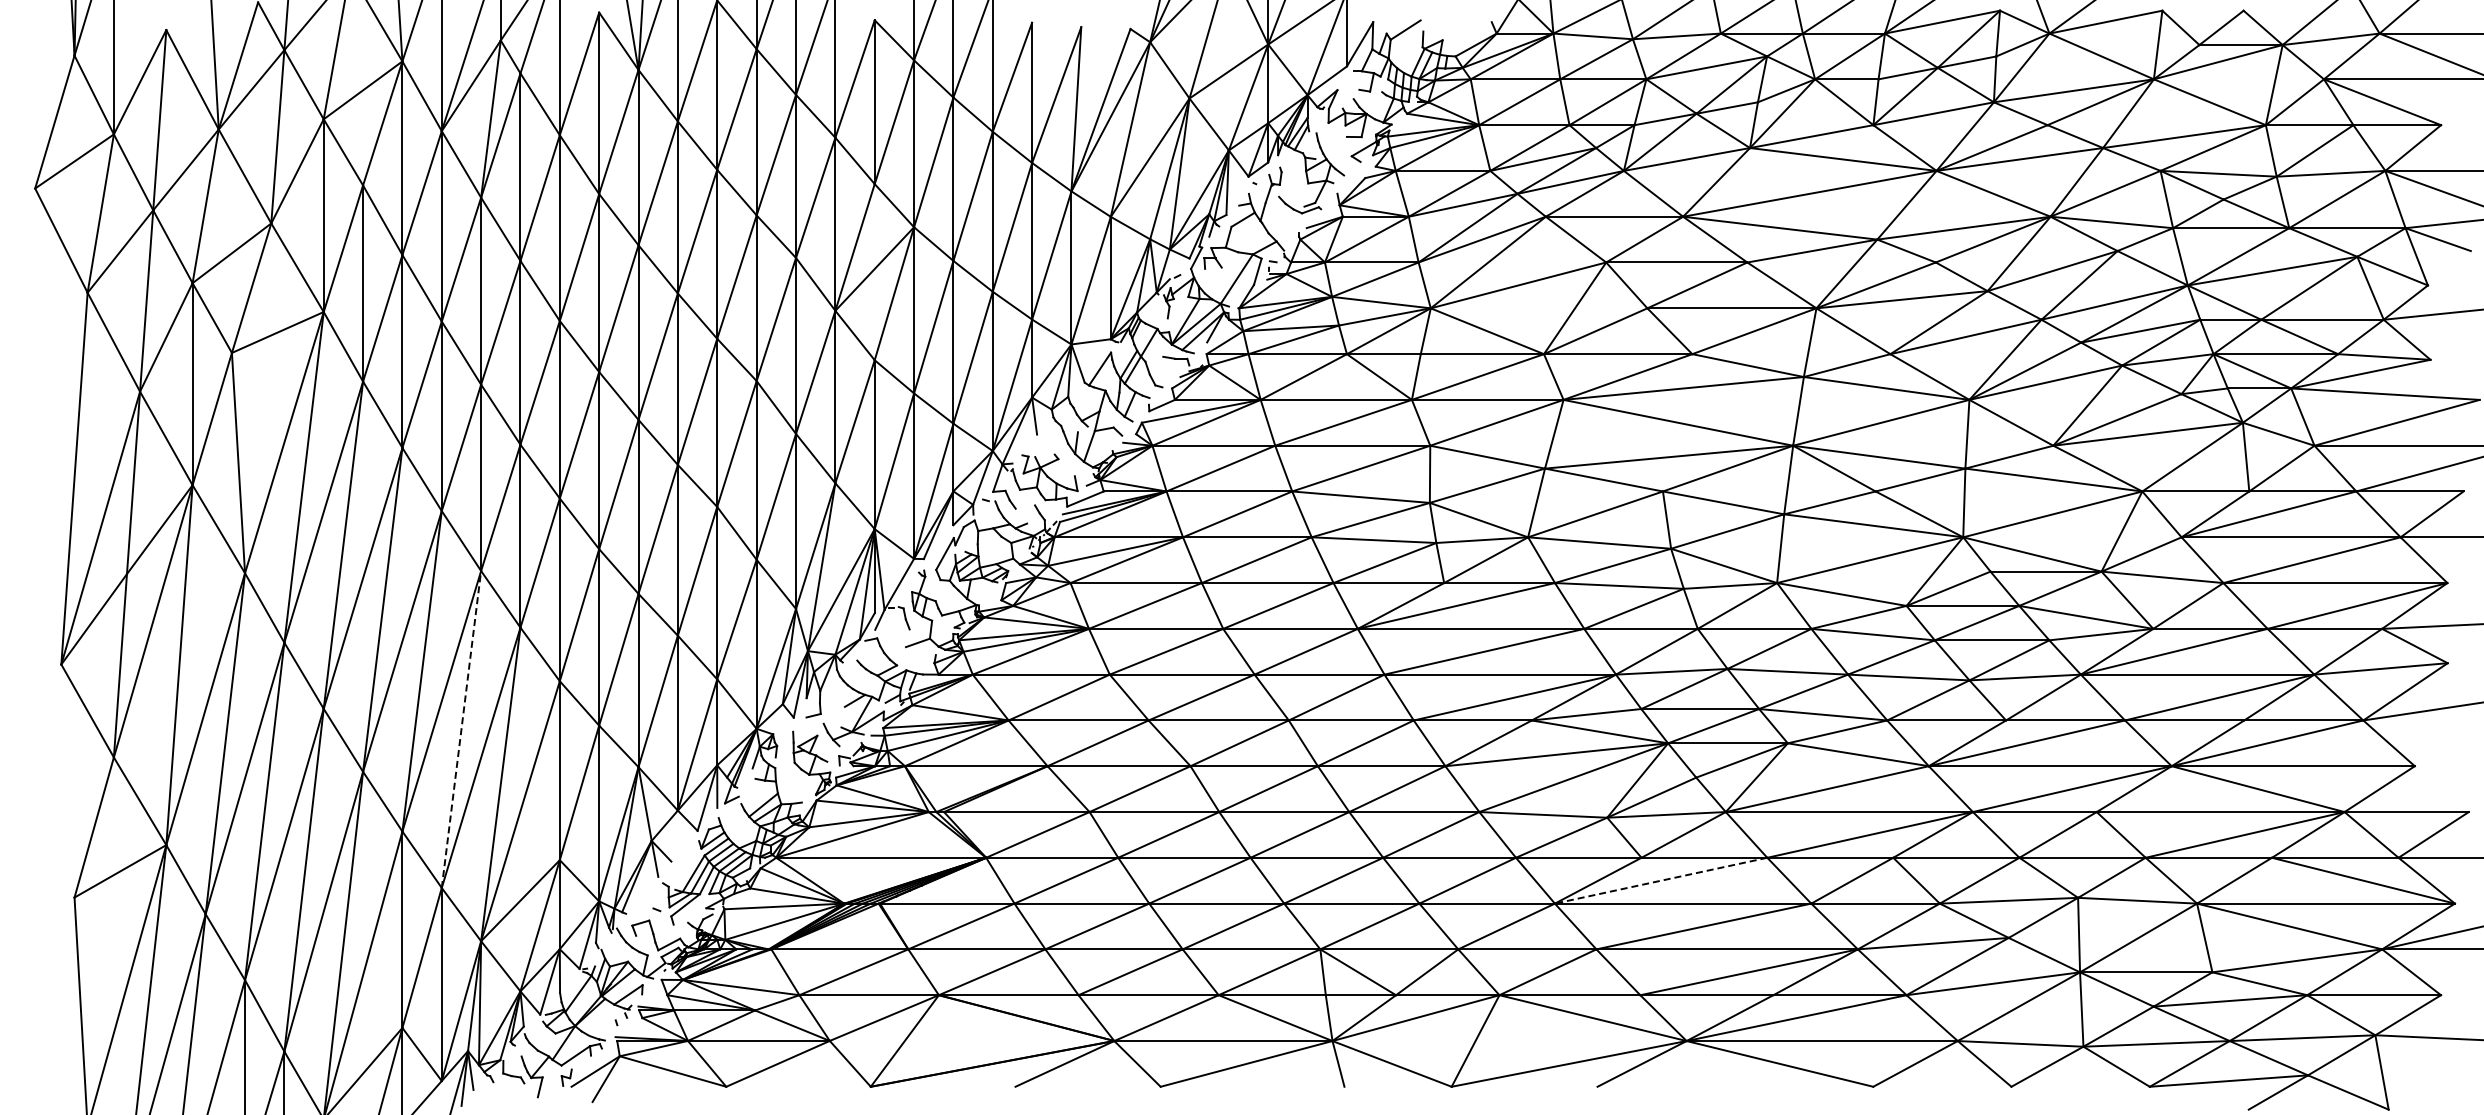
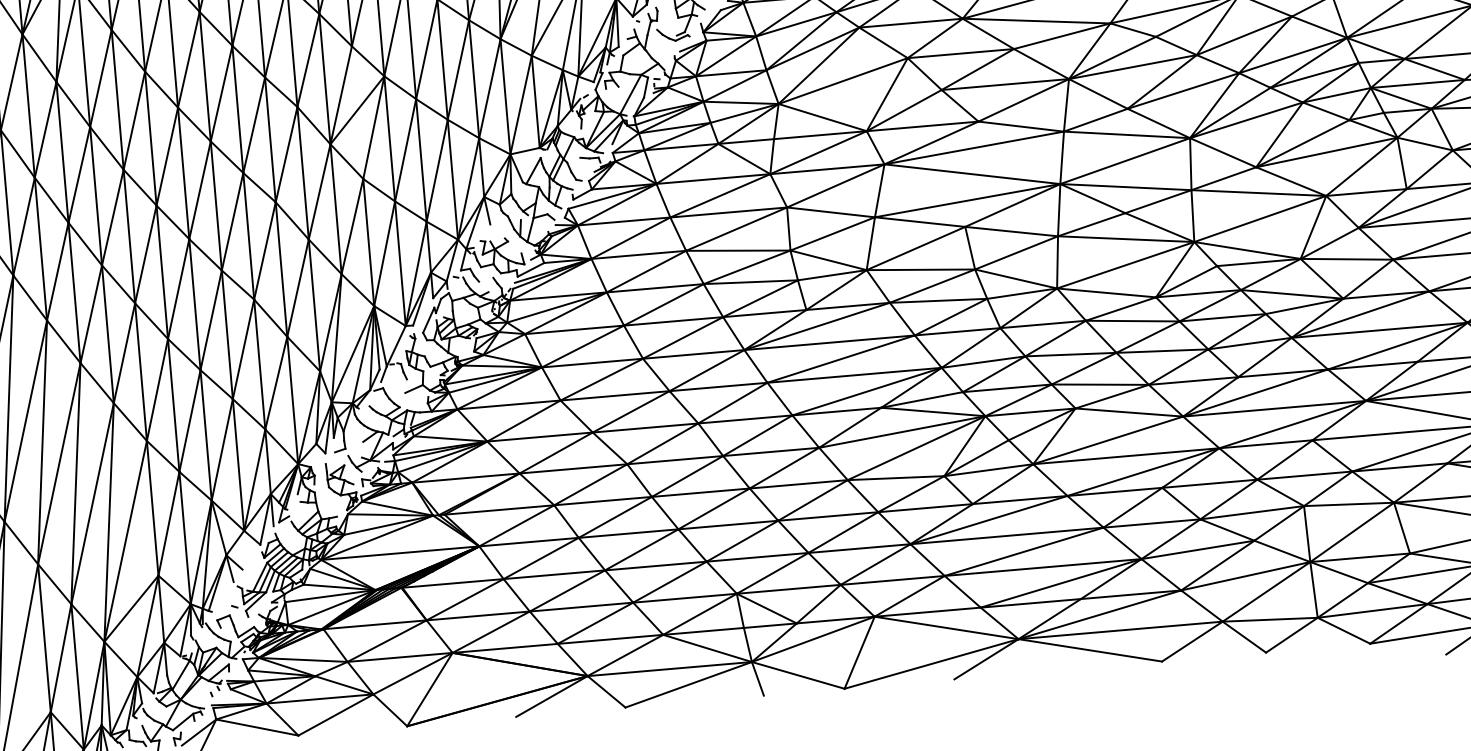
line: (461, 729) -> (75, 483), dashed -> solid
line: (1661, 880) -> (989, 519), dashed -> solid

